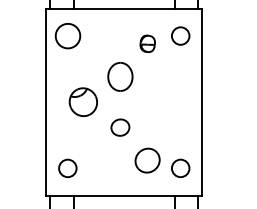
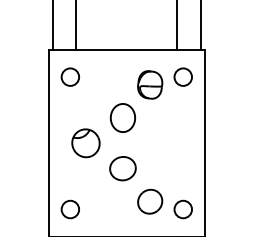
circle: (66, 35) -> (69, 76), size x0.71
part: (147, 43) -> (150, 84), size x1.67
part: (119, 127) -> (122, 168), size x1.43

